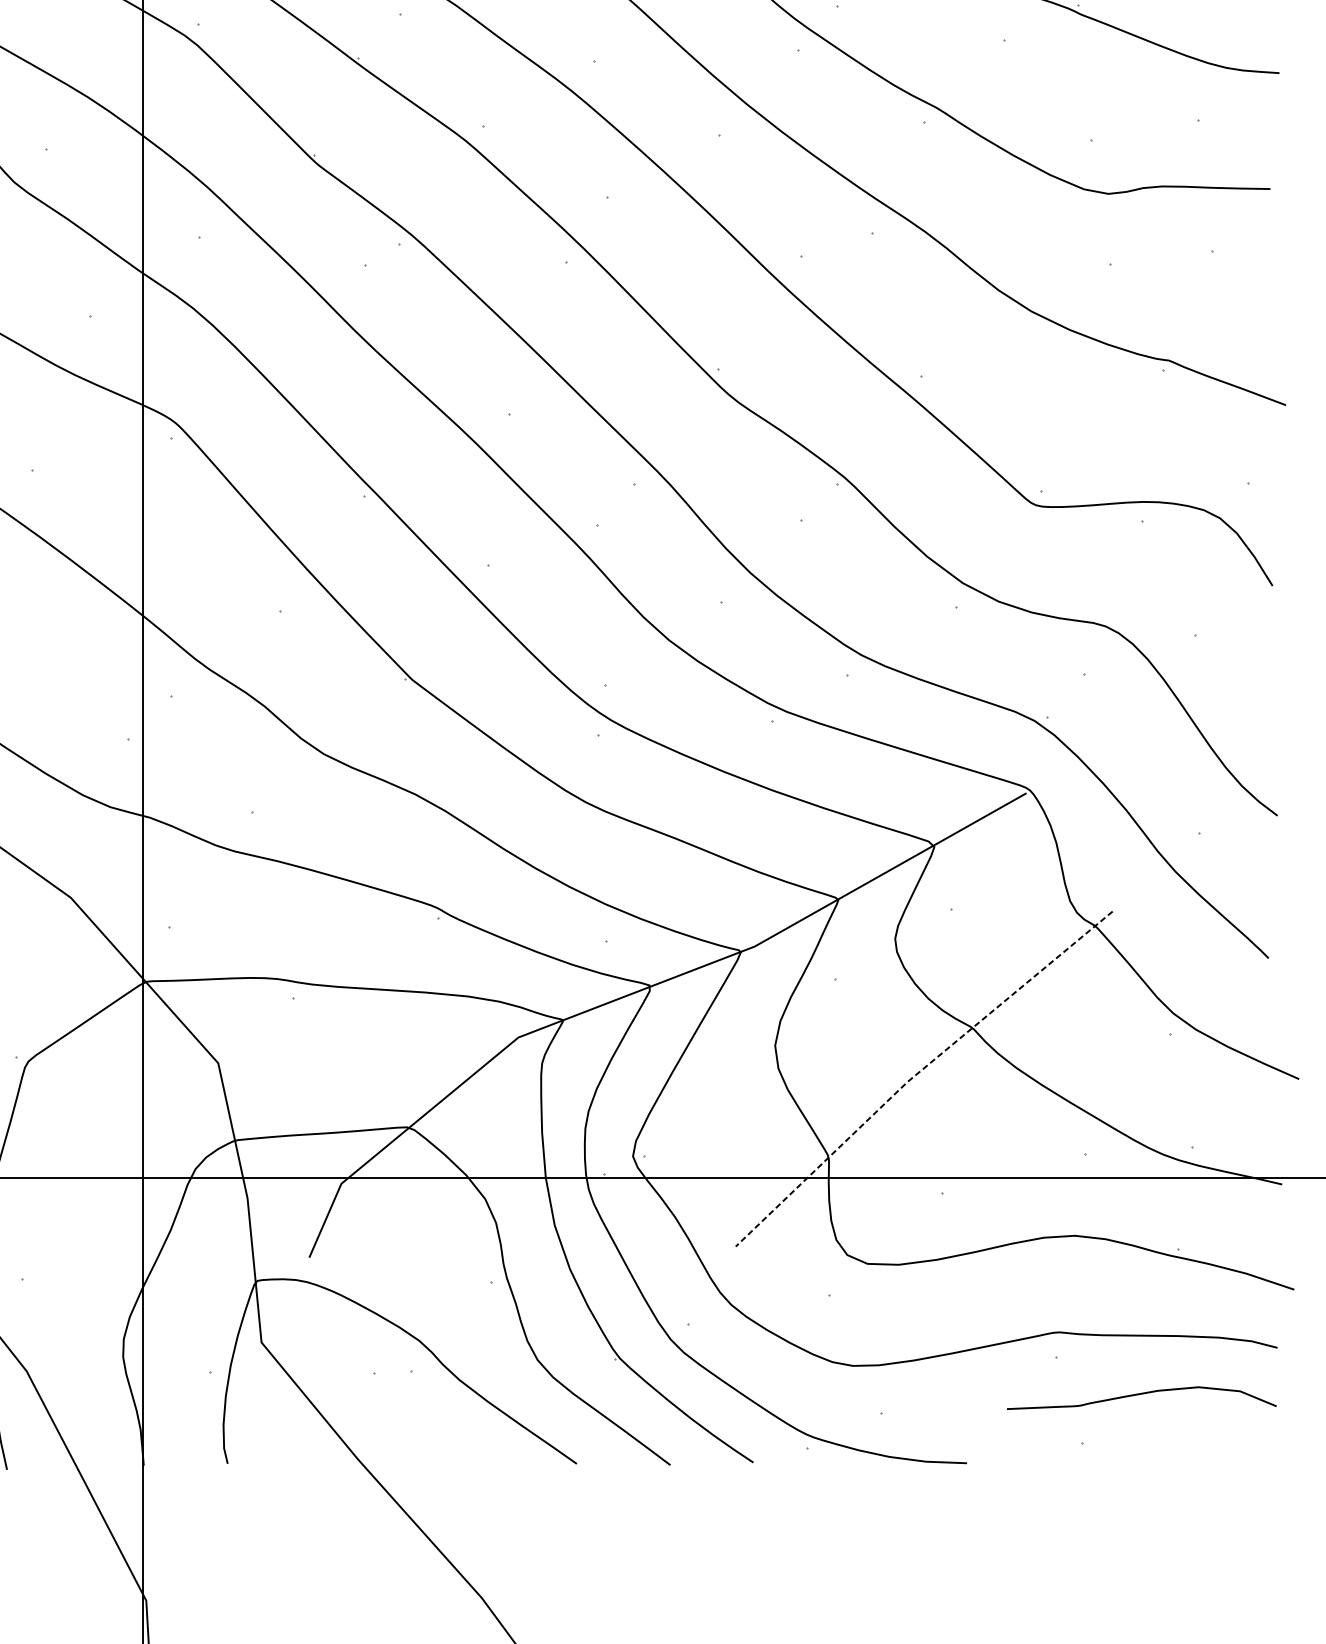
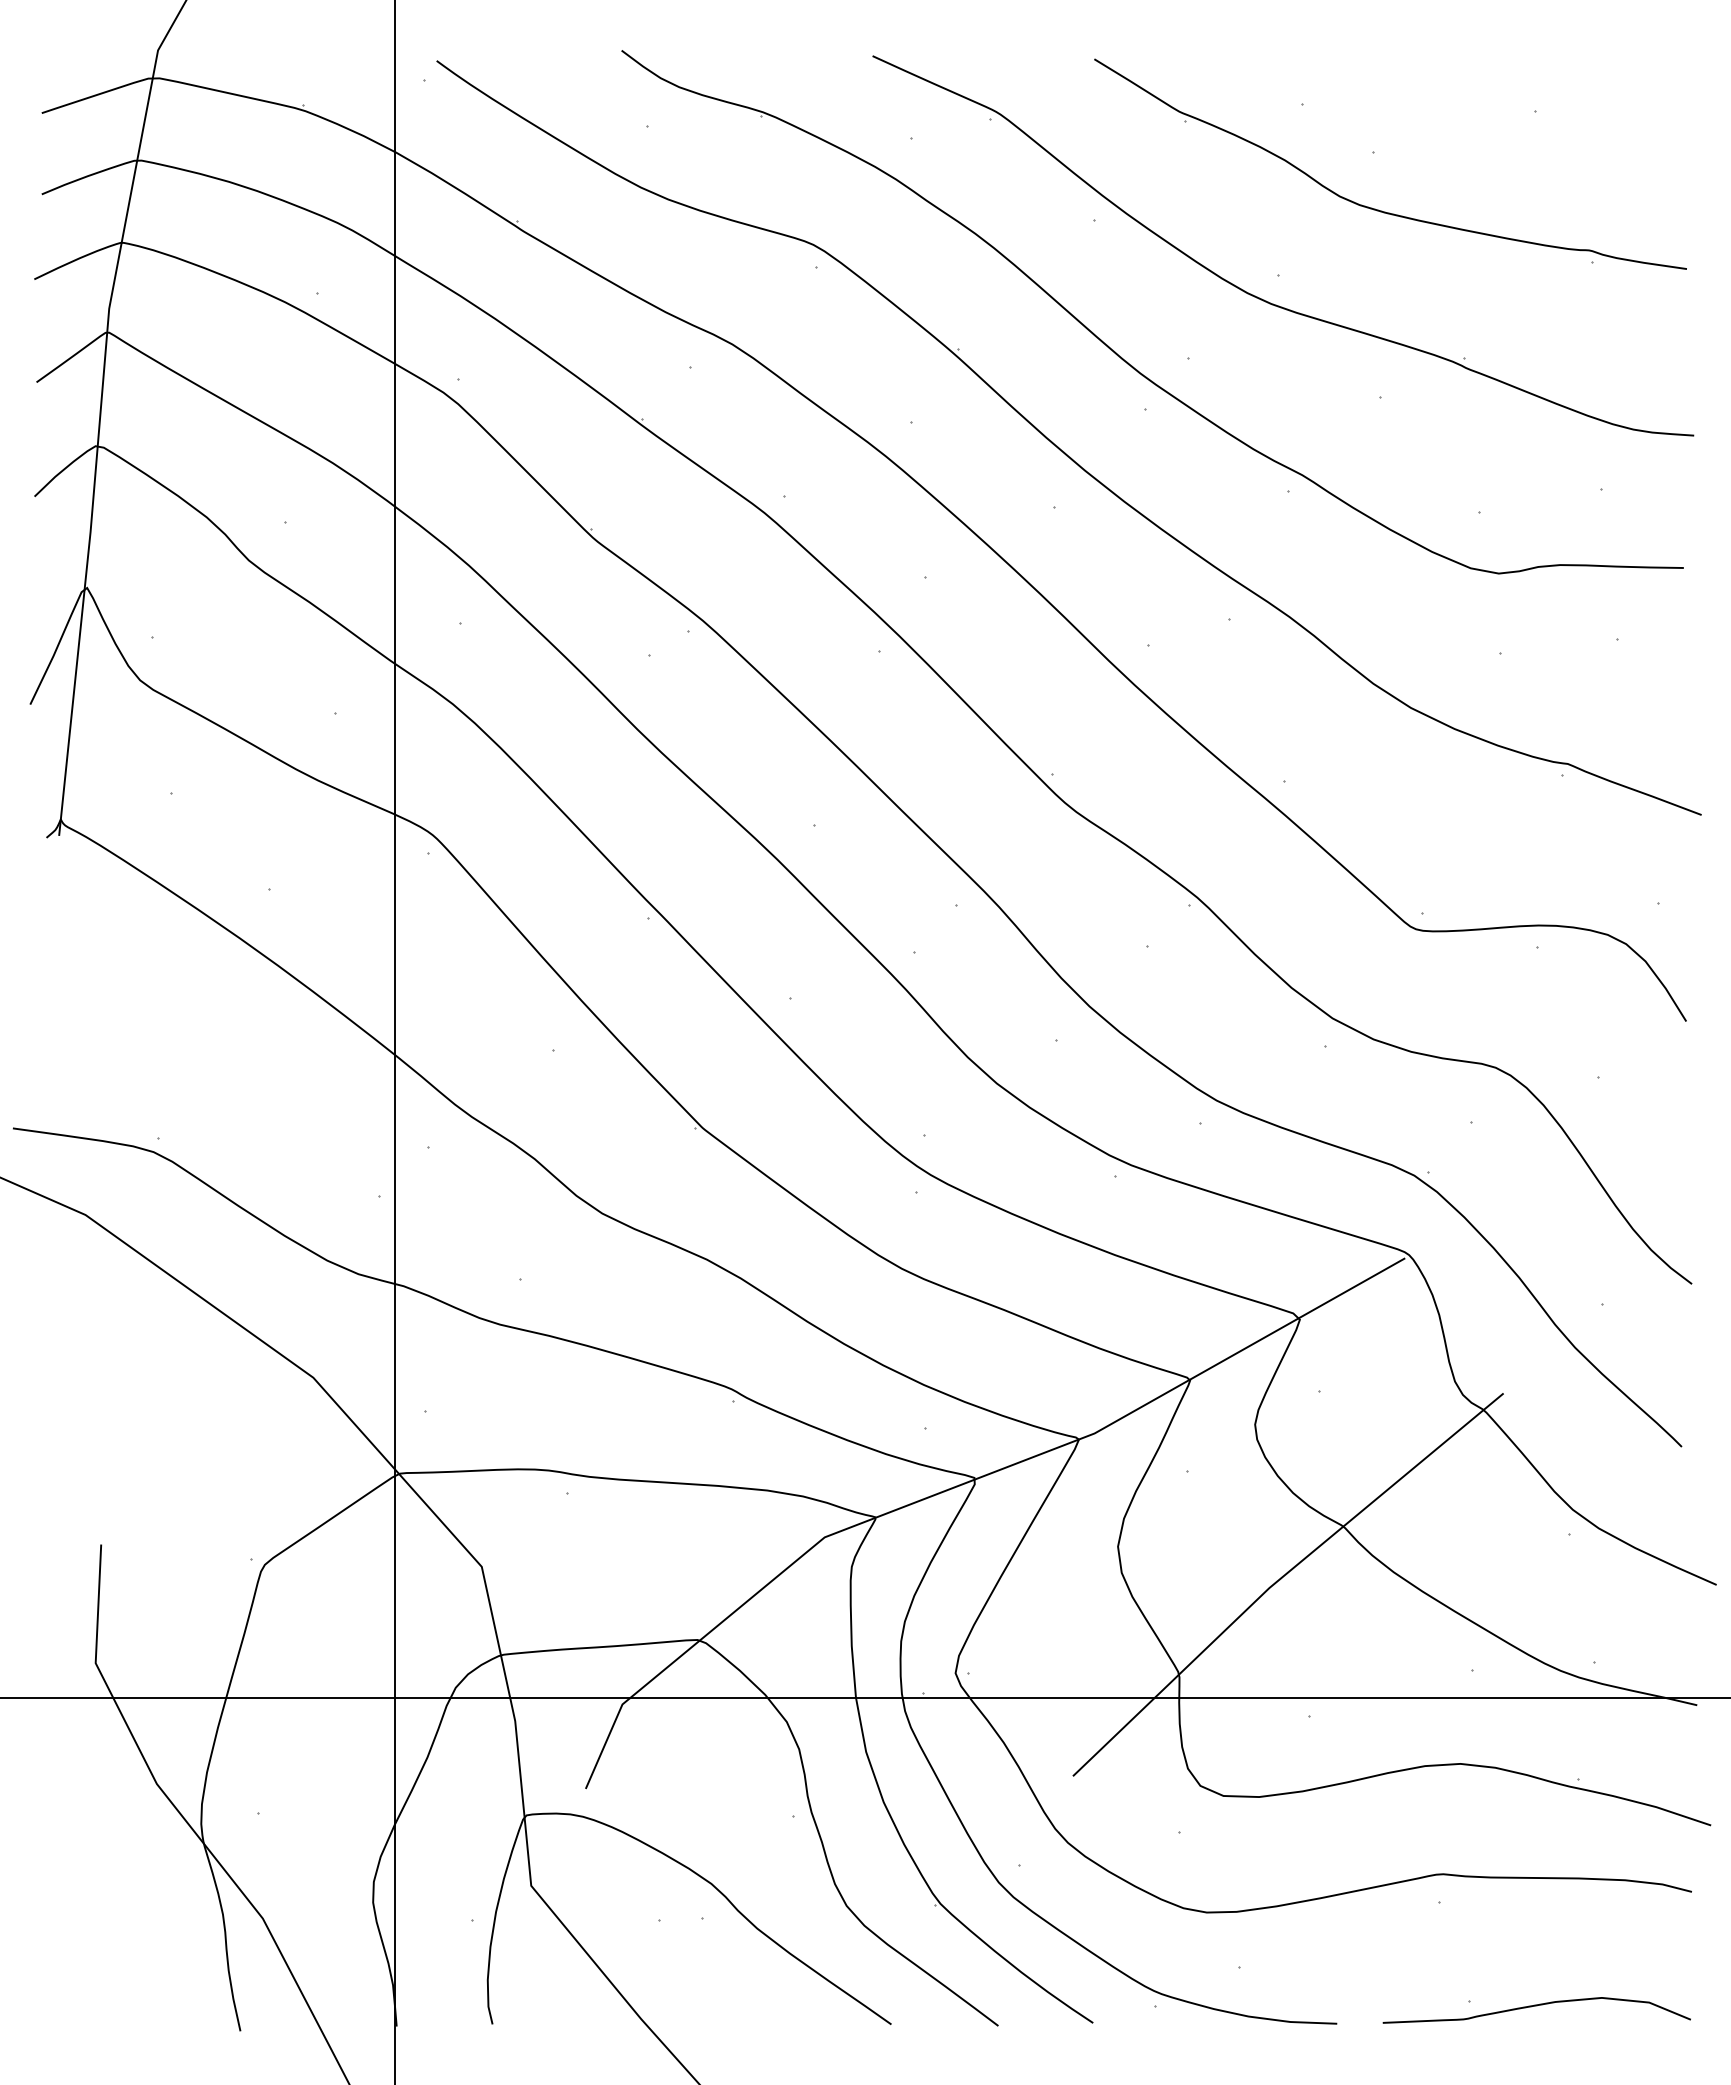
line: (917, 1073) -> (1280, 1578), dashed -> solid
curve: (1141, 1394) -> (1536, 2006), moved

